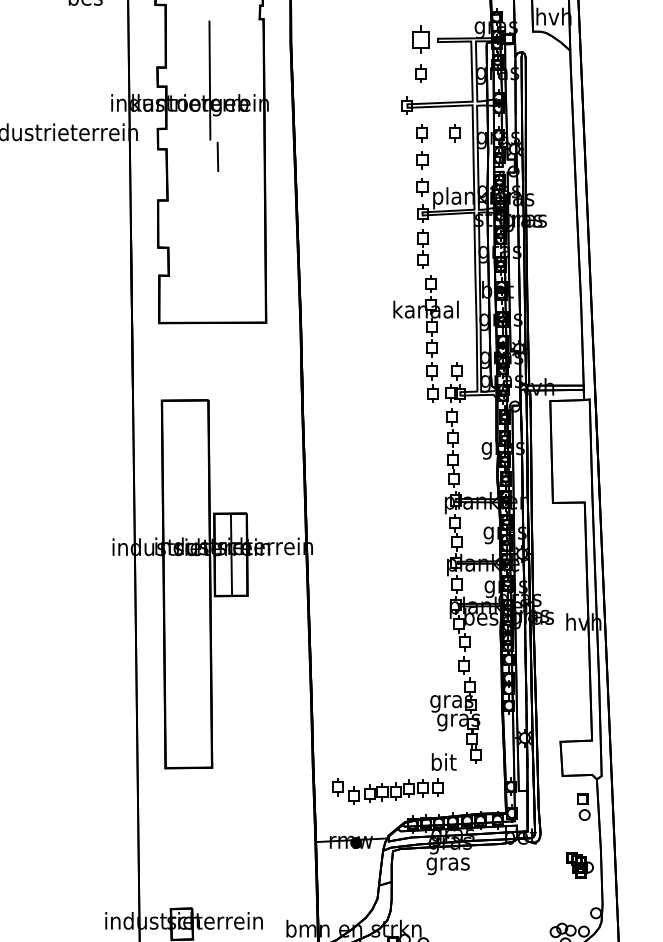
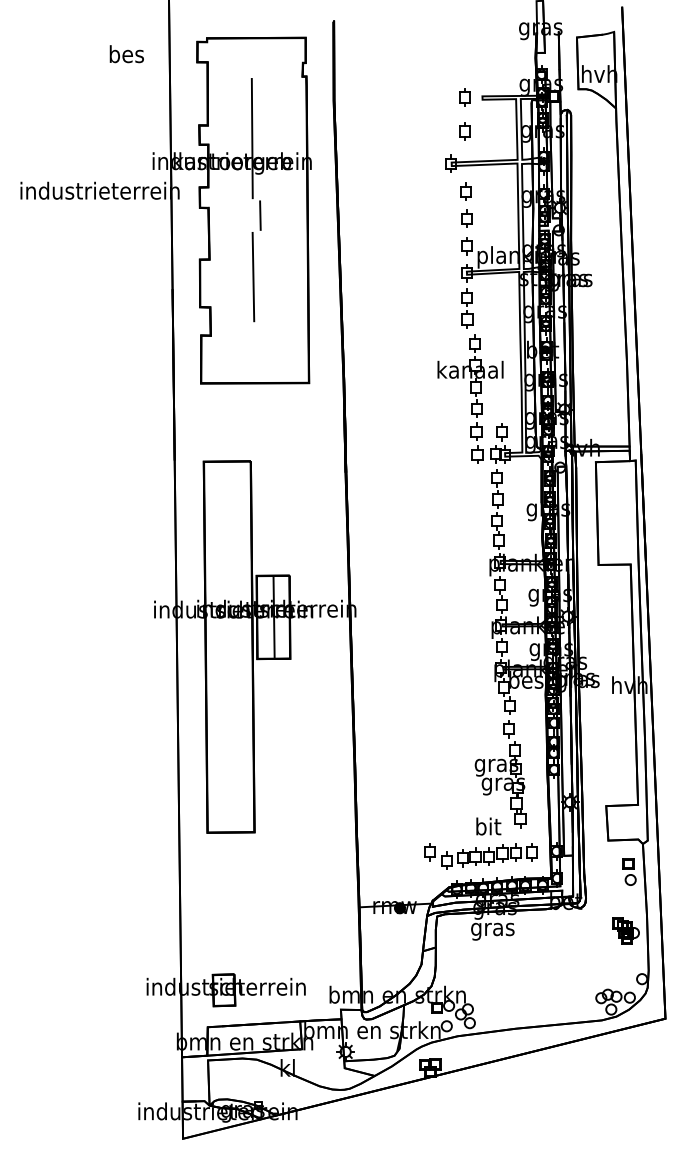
part: (420, 39) -> (464, 97), size x0.62
part: (453, 132) -> (498, 191), removed
line: (211, 217) -> (253, 276), added
part: (387, 791) -> (480, 856), moved

